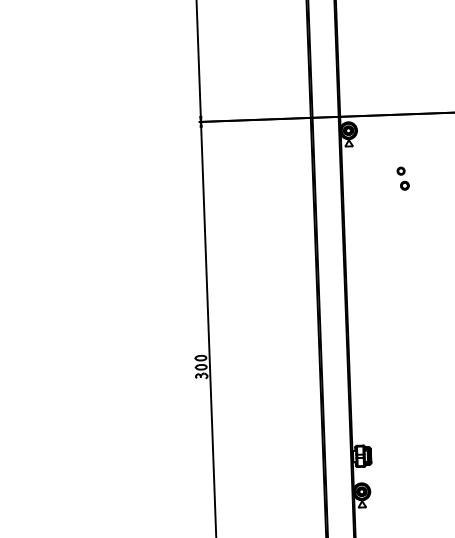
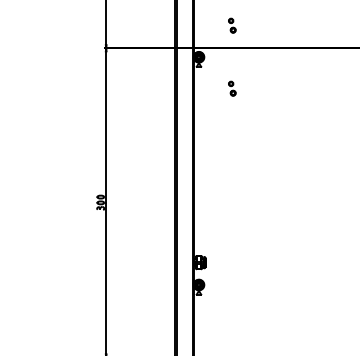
part: (399, 78) -> (232, 25), added

